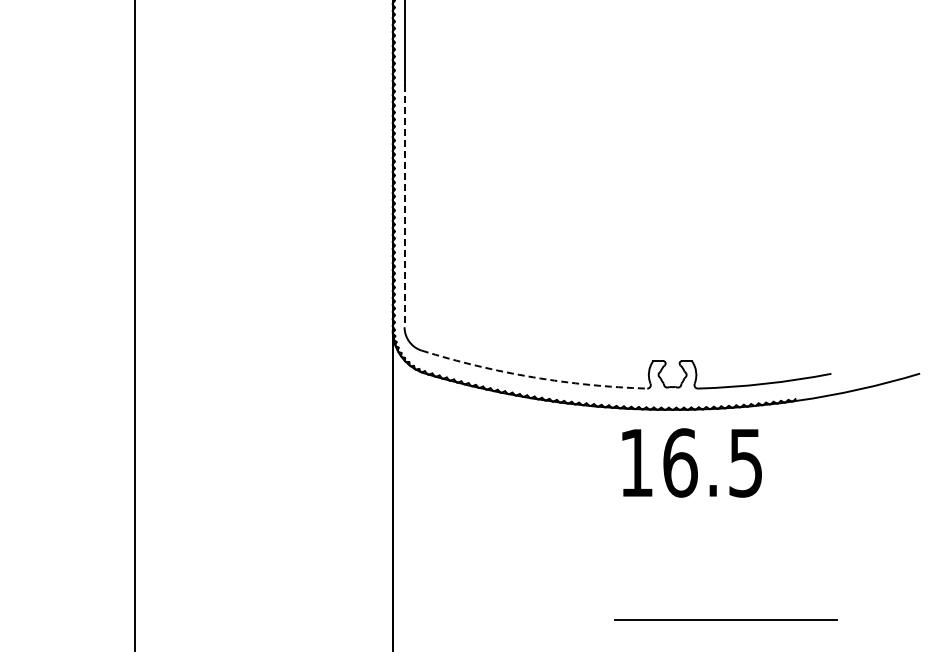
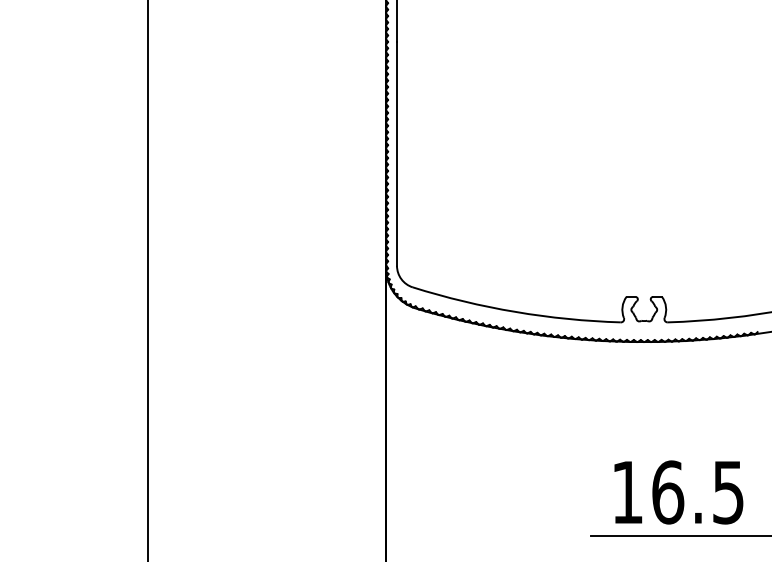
line: (404, 206) -> (396, 154), dashed -> solid
arc: (533, 377) -> (515, 312), dashed -> solid
text: (691, 462) -> (678, 492), moved

